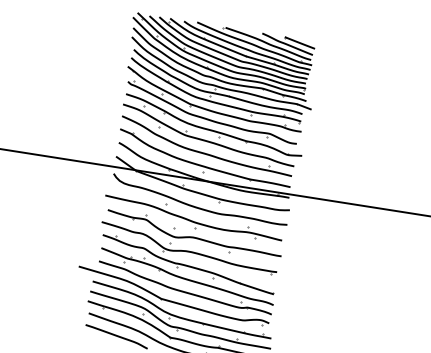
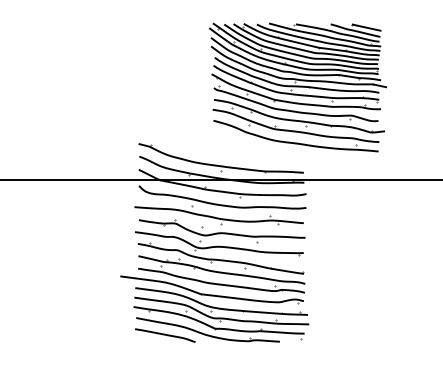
part: (217, 95) -> (298, 87), moved

